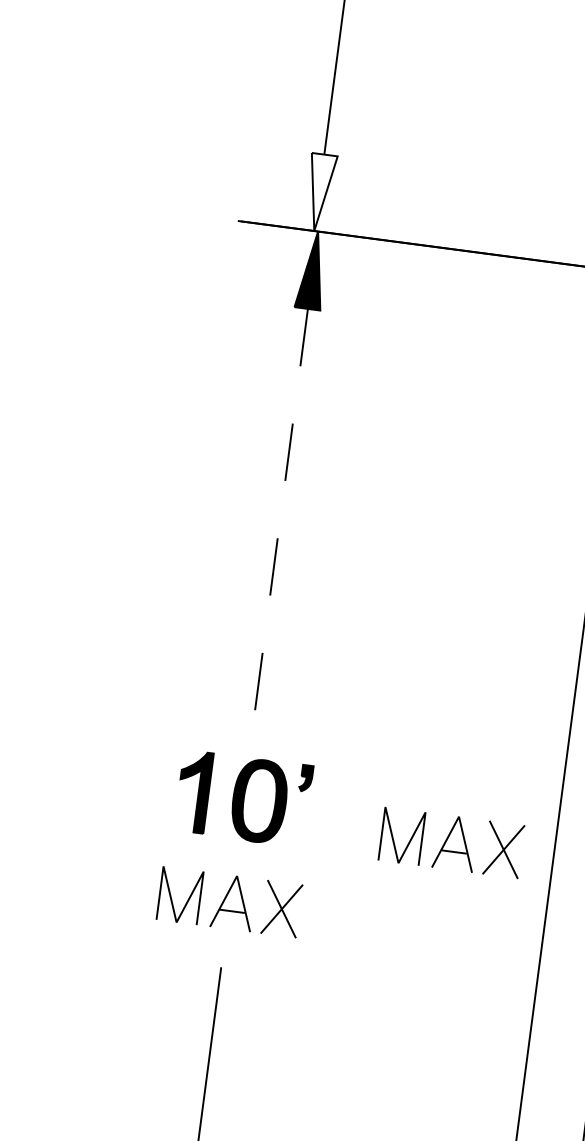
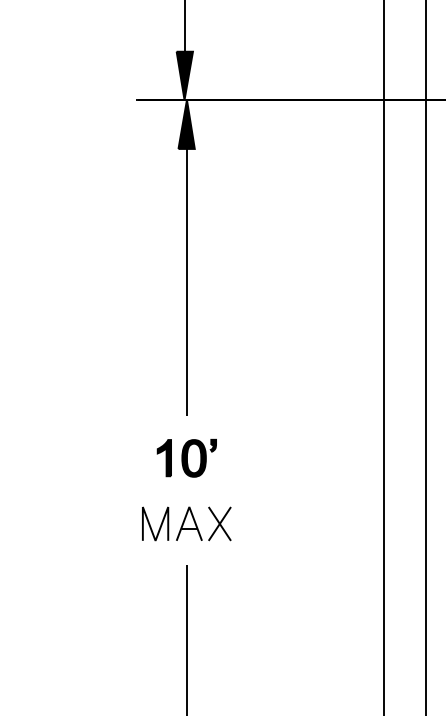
fill: (319, 192) -> (184, 75), added
line: (279, 520) -> (186, 282), dashed -> solid
part: (242, 797) -> (186, 457), size x0.71
part: (451, 842) -> (319, 468), removed

